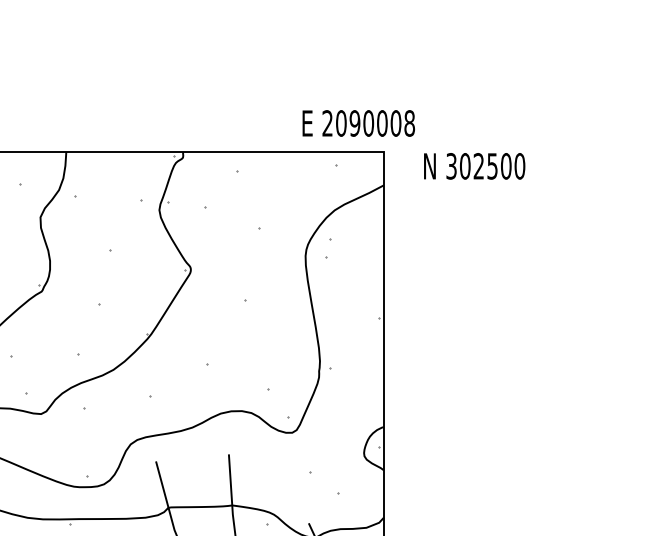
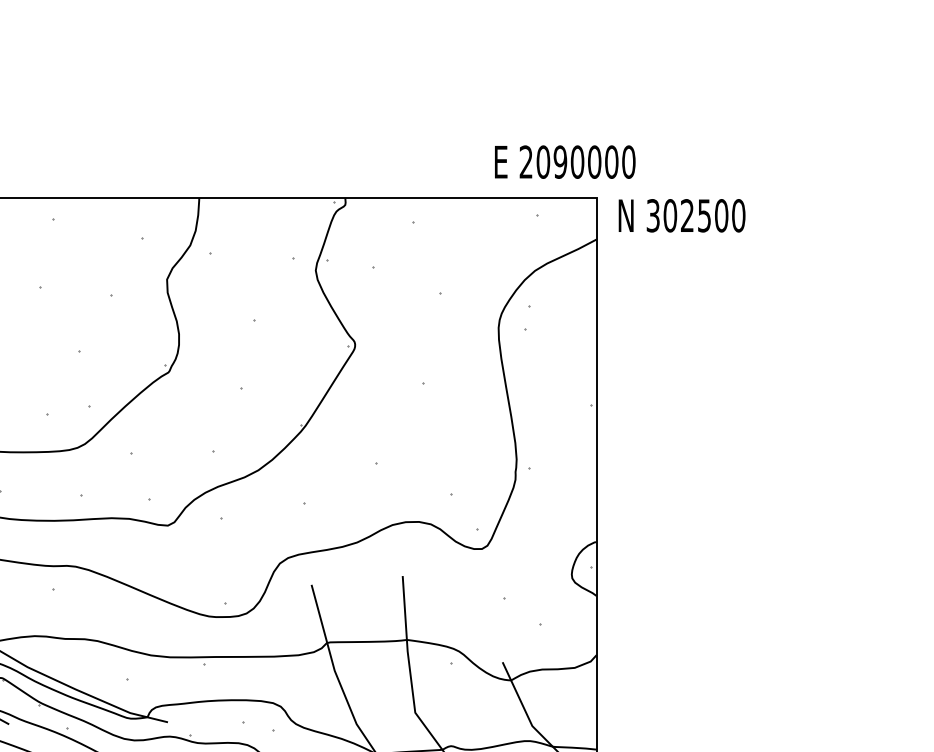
text: (409, 122) -> (628, 161), 2090008 -> 2090000
text: (474, 166) -> (681, 215), moved

